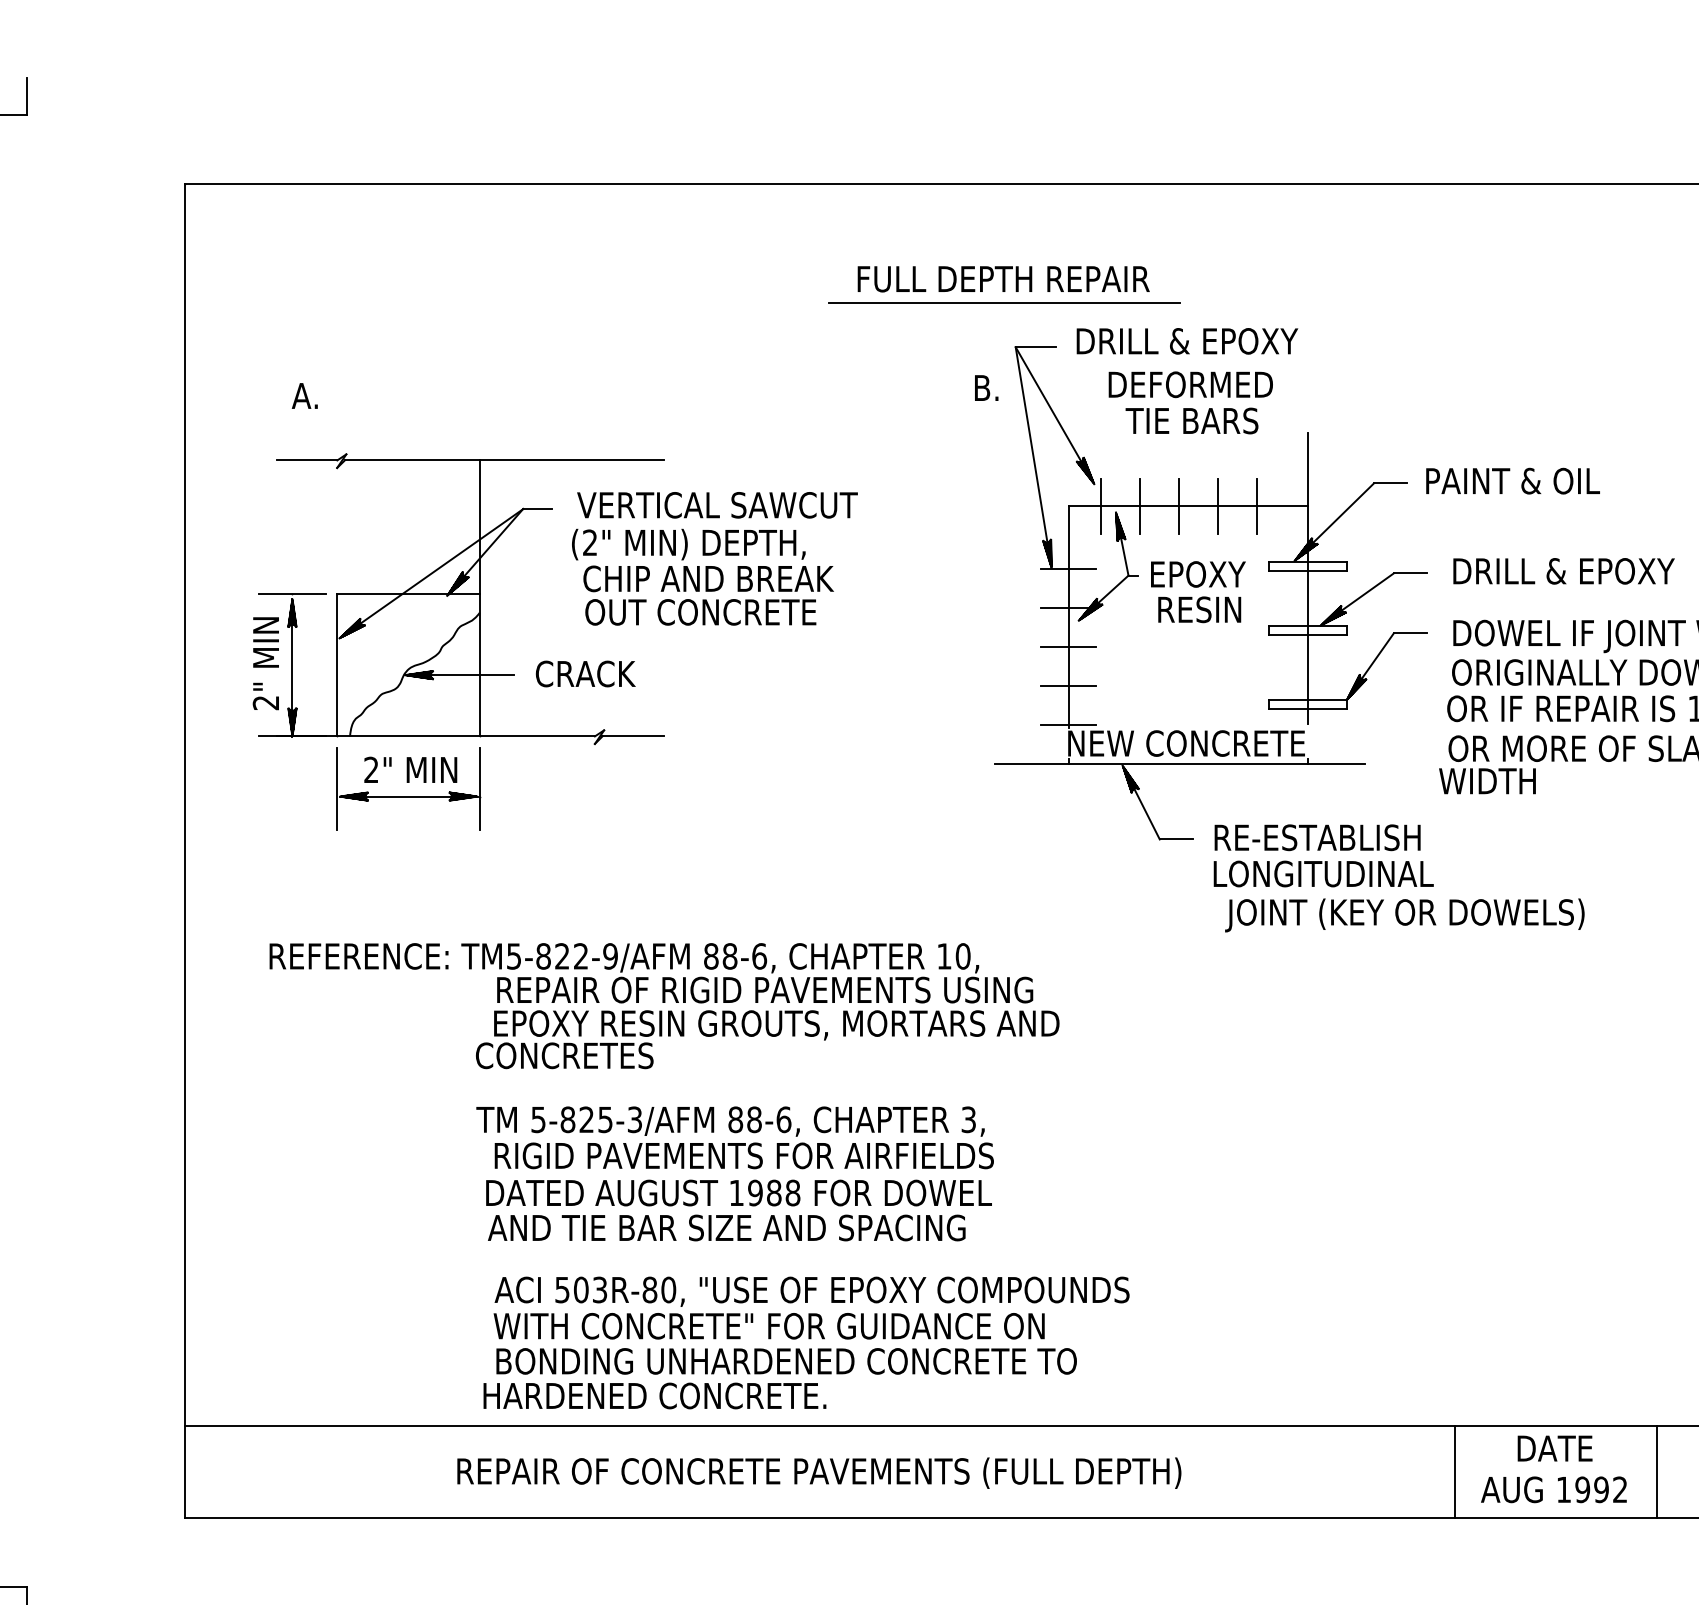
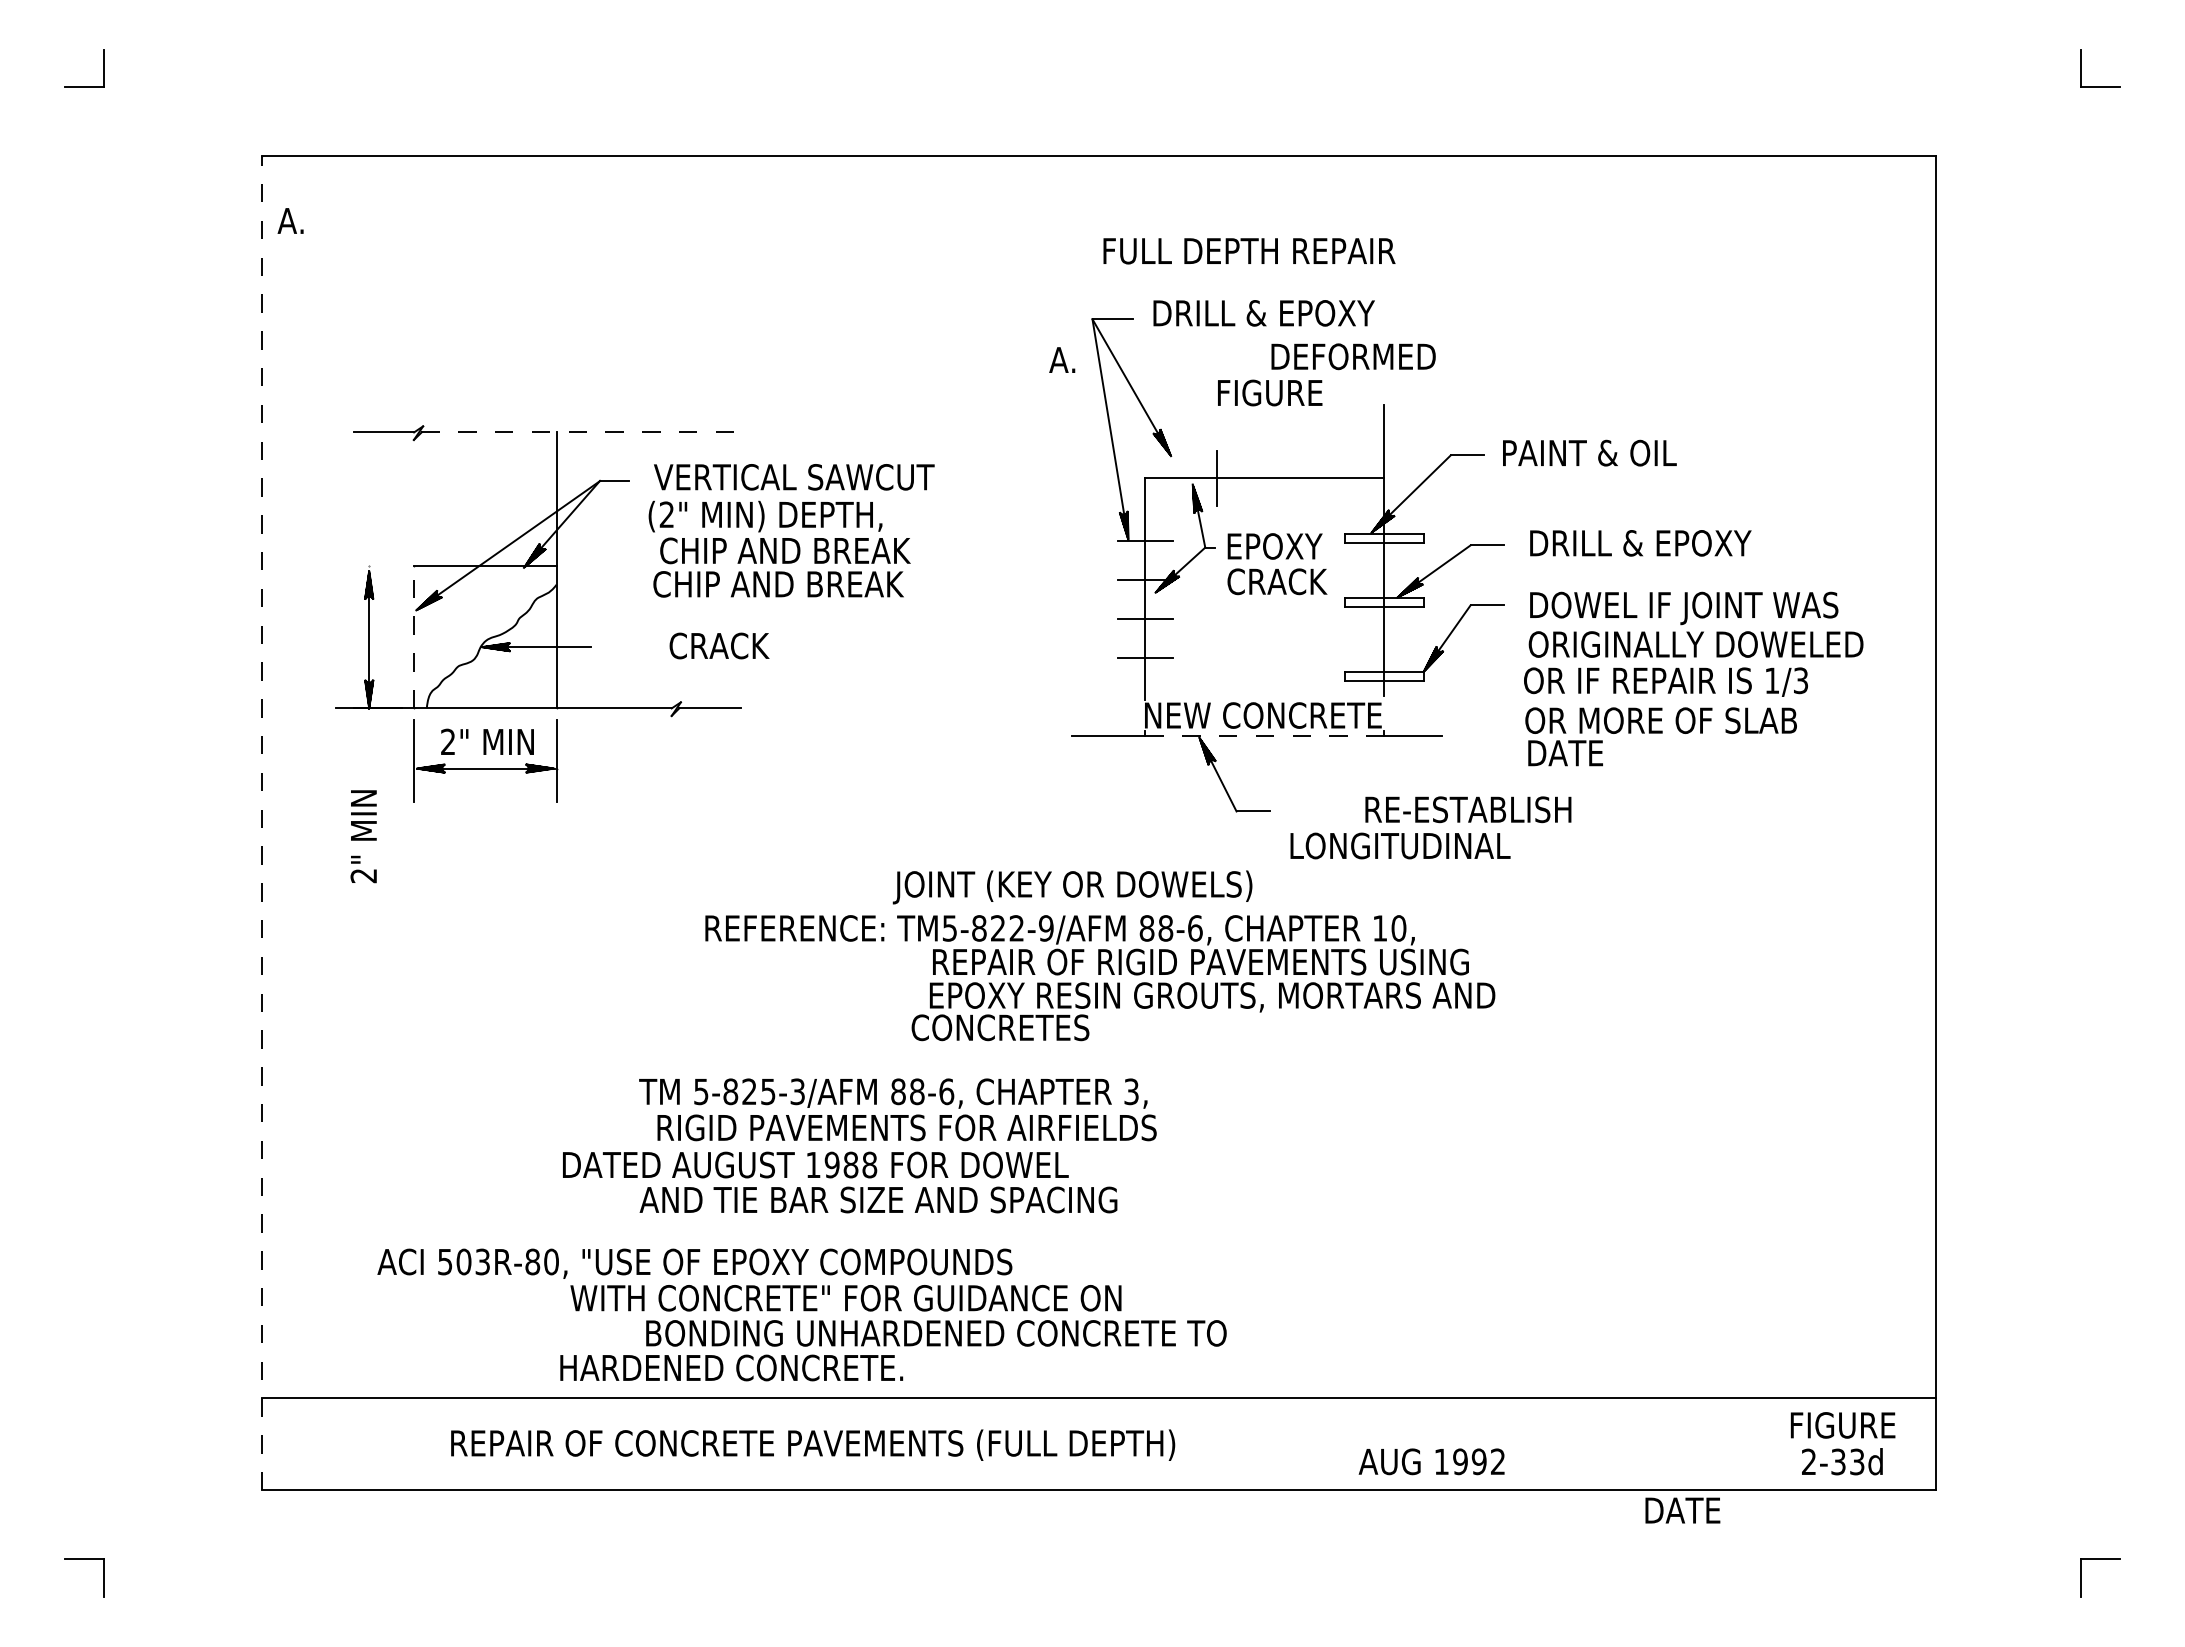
text: (1003, 279) -> (1249, 251), moved
line: (1004, 303) -> (1081, 275), removed
text: (1190, 384) -> (1353, 356), moved
text: (981, 387) -> (1058, 359), B. -> A.
text: (304, 395) -> (290, 220), moved
text: (1191, 420) -> (1268, 392), TIE BARS -> FIGURE
line: (504, 460) -> (581, 432), solid -> dashed
line: (1100, 506) -> (1177, 478), removed
line: (1178, 506) -> (1255, 478), removed
line: (1217, 506) -> (1294, 478), removed
line: (1256, 506) -> (1333, 478), removed
line: (292, 593) -> (369, 565), removed
text: (1200, 609) -> (1277, 581), RESIN -> CRACK
text: (701, 612) -> (778, 584), OUT CONCRETE -> CHIP AND BREAK
text: (265, 663) -> (363, 836), moved
line: (336, 664) -> (413, 636), solid -> dashed
text: (585, 673) -> (719, 645), moved
line: (1067, 725) -> (1144, 697), removed
line: (1187, 764) -> (1264, 736), solid -> dashed
text: (1486, 781) -> (1563, 753), WIDTH -> DATE
text: (1317, 837) -> (1468, 809), moved
line: (185, 851) -> (262, 823), solid -> dashed
text: (1404, 915) -> (1072, 887), moved
text: (664, 1006) -> (1100, 978), moved
text: (734, 1137) -> (897, 1109), moved
text: (726, 1227) -> (878, 1199), moved
text: (811, 1291) -> (694, 1263), moved
text: (786, 1361) -> (936, 1333), moved
text: (1554, 1448) -> (1682, 1510), moved
text: (819, 1472) -> (813, 1444), moved
line: (1454, 1472) -> (1531, 1444), removed
line: (1657, 1472) -> (1734, 1444), removed
text: (1553, 1489) -> (1431, 1461), moved

